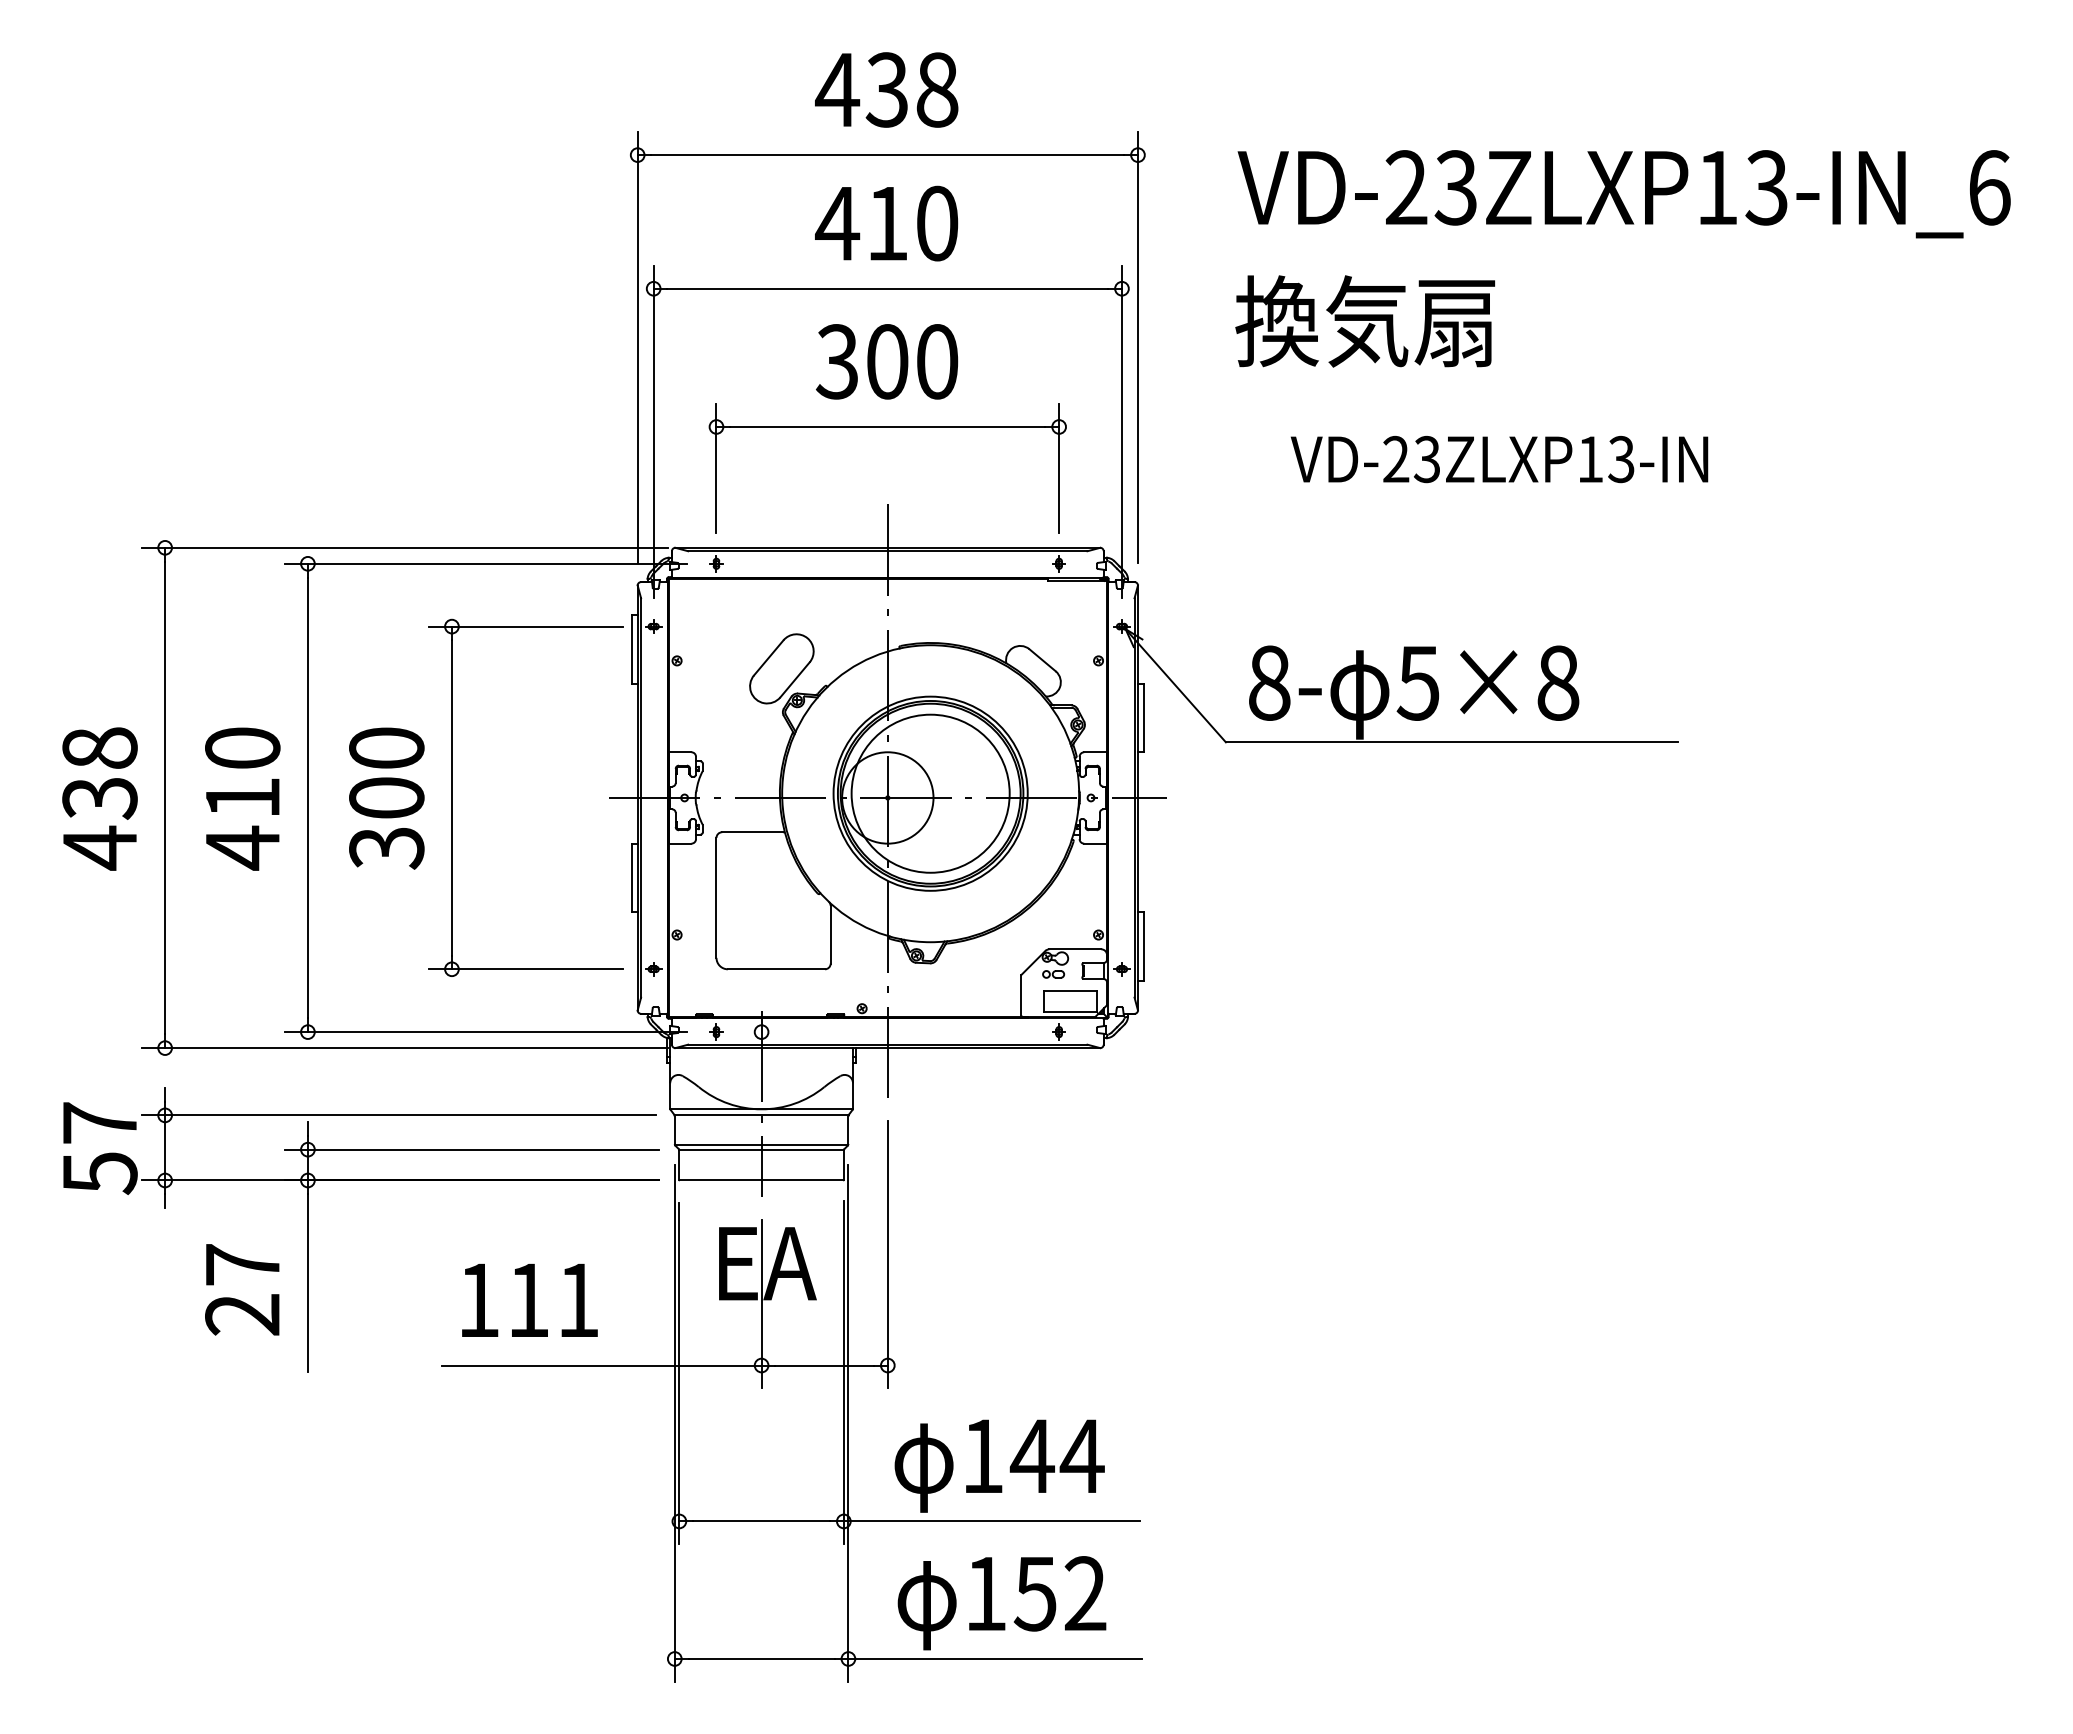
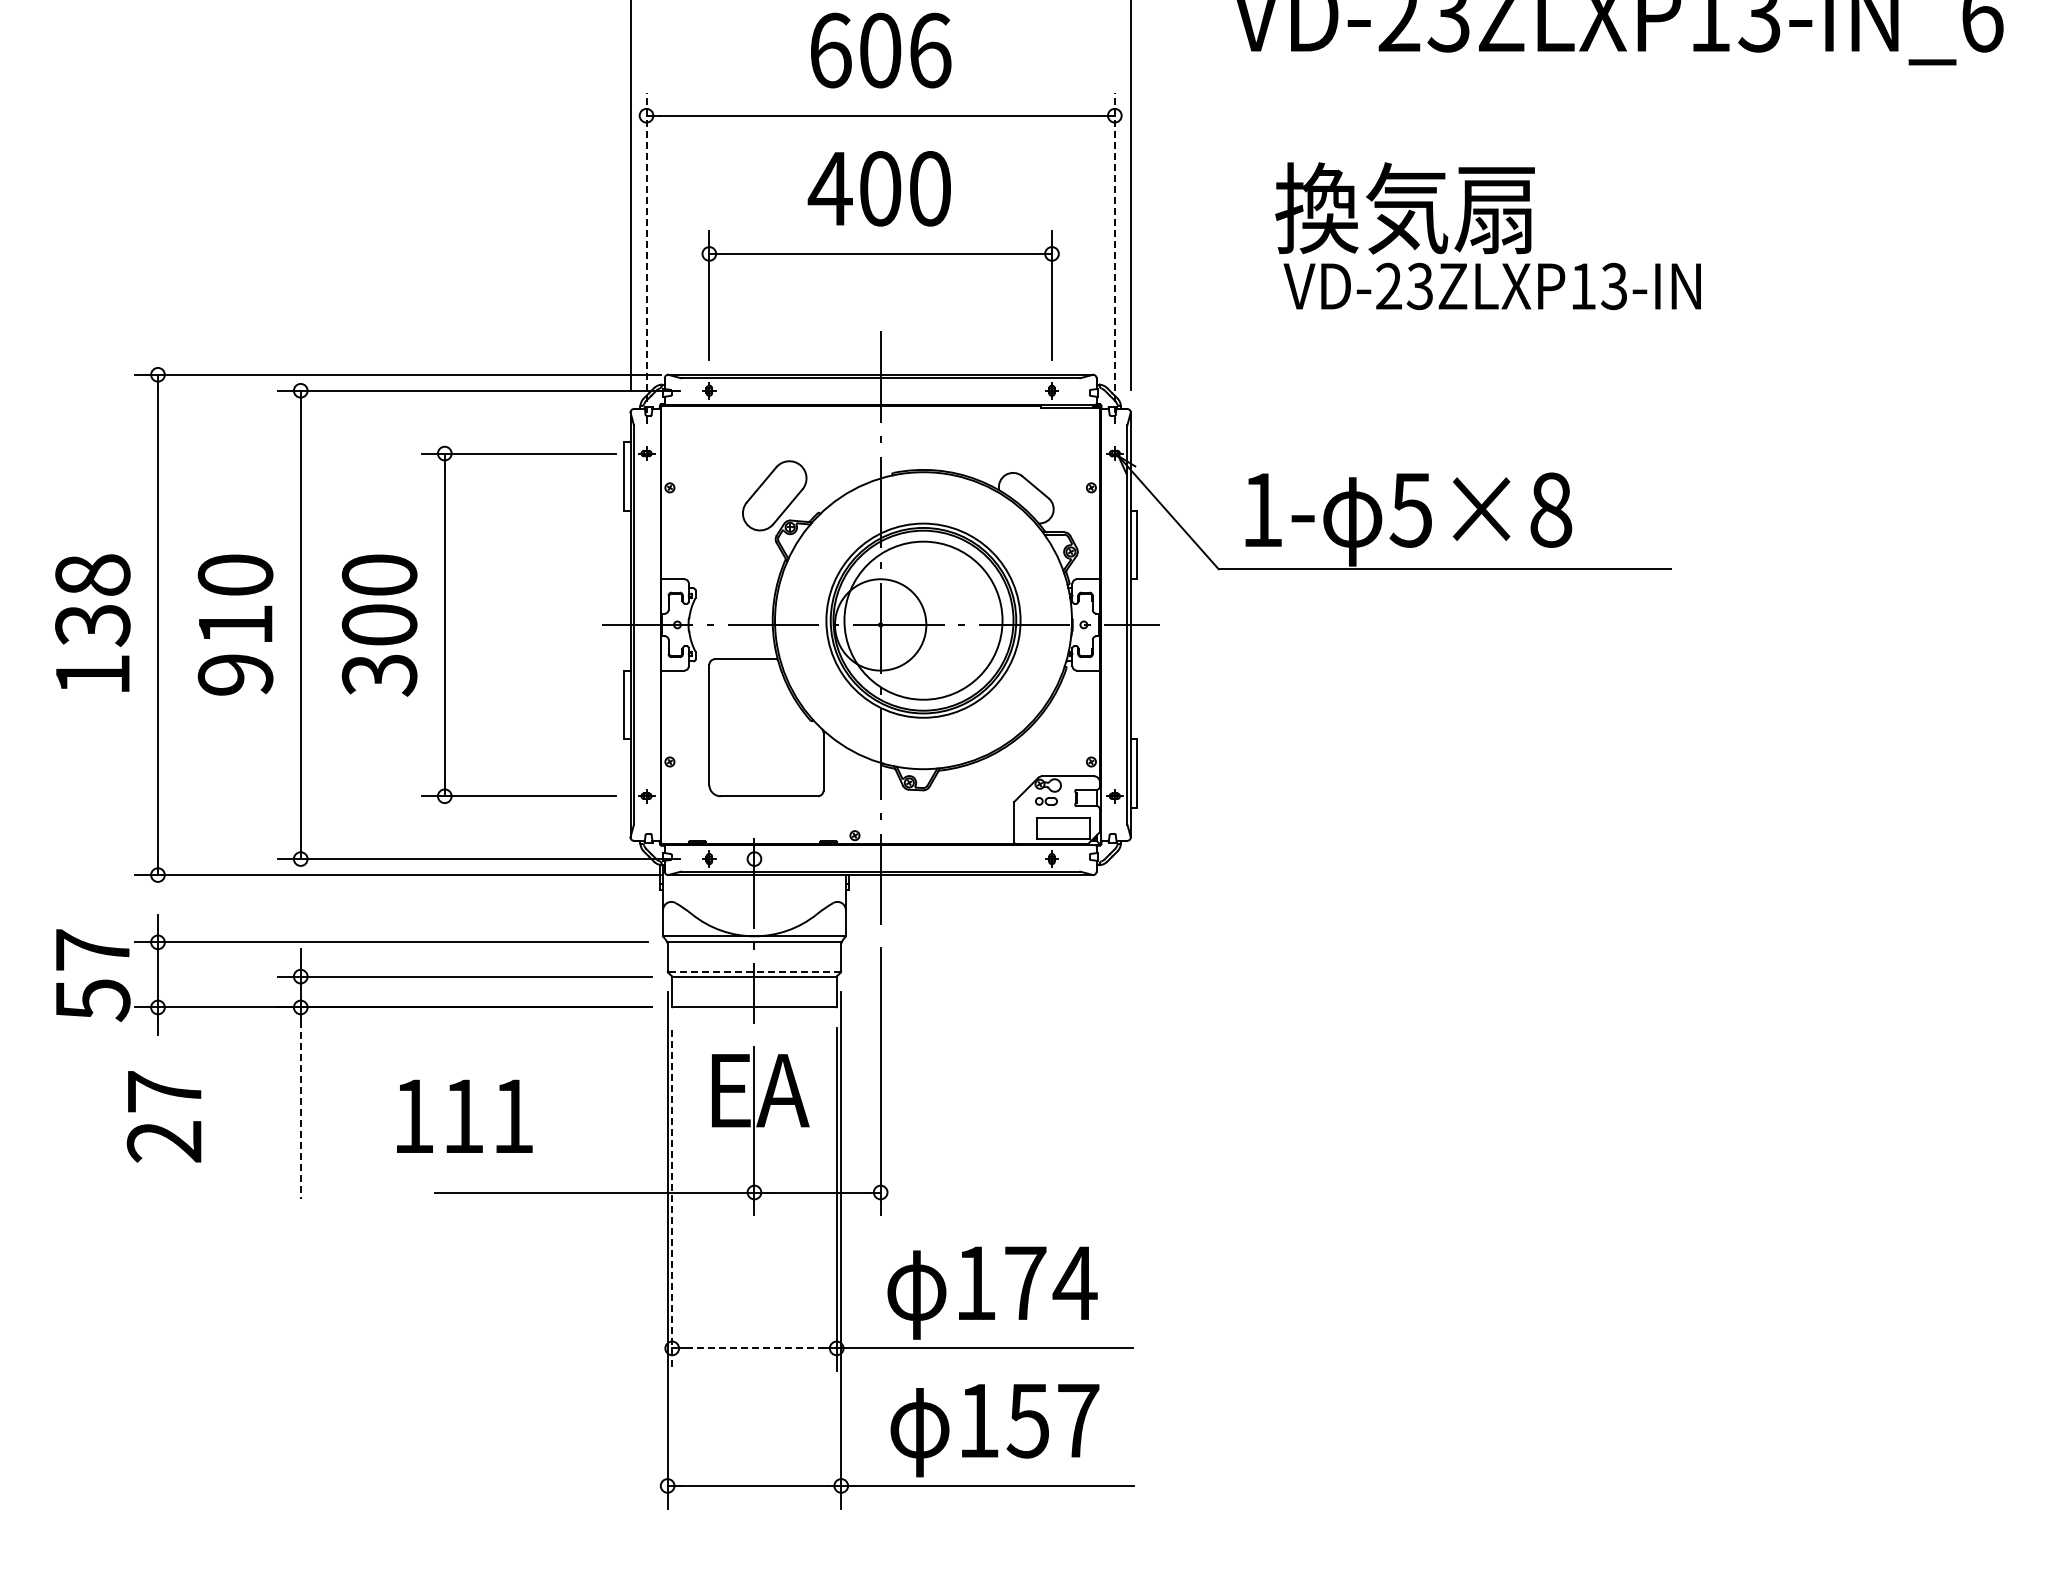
text: (886, 223) -> (879, 50), 410 -> 606
text: (1365, 321) -> (1405, 208), moved
text: (837, 361) -> (830, 188), 300 -> 400
line: (653, 431) -> (646, 258), solid -> dashed
line: (1121, 431) -> (1114, 258), solid -> dashed
text: (1269, 682) -> (1262, 509), 8- -> 1-
text: (99, 847) -> (92, 674), 438 -> 138
text: (242, 847) -> (235, 674), 410 -> 910
line: (761, 1145) -> (754, 972), solid -> dashed
line: (307, 1282) -> (300, 1109), solid -> dashed
text: (242, 1289) -> (164, 1116), moved
text: (529, 1300) -> (464, 1116), moved
line: (679, 1373) -> (672, 1200), solid -> dashed
text: (1031, 1455) -> (1024, 1282), 144 -> 174
line: (761, 1521) -> (754, 1348), solid -> dashed
text: (1085, 1593) -> (1078, 1420), 152 -> 157

